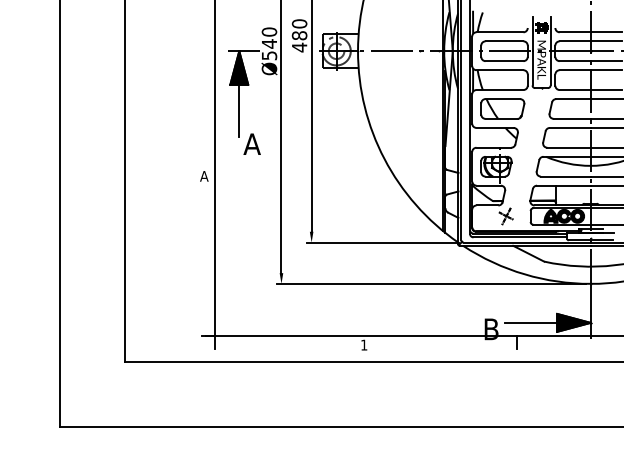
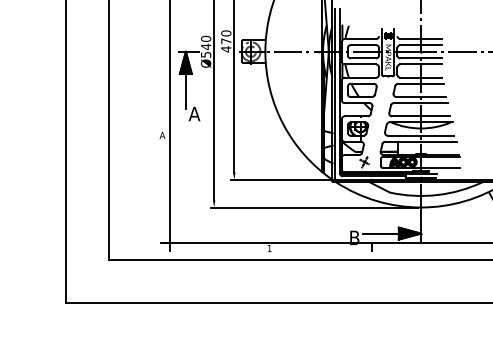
text: (299, 35) -> (226, 41), 480 -> 470

